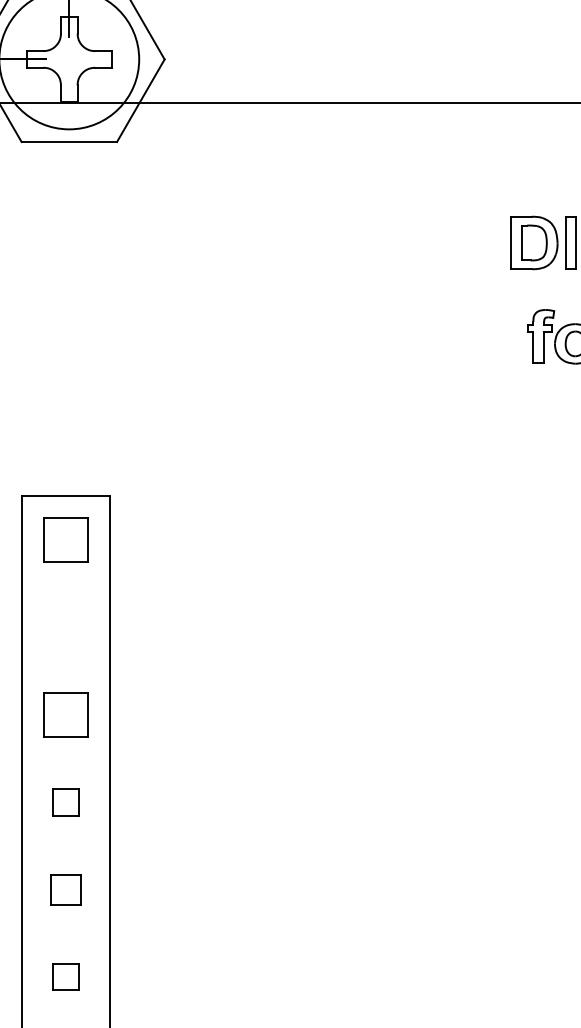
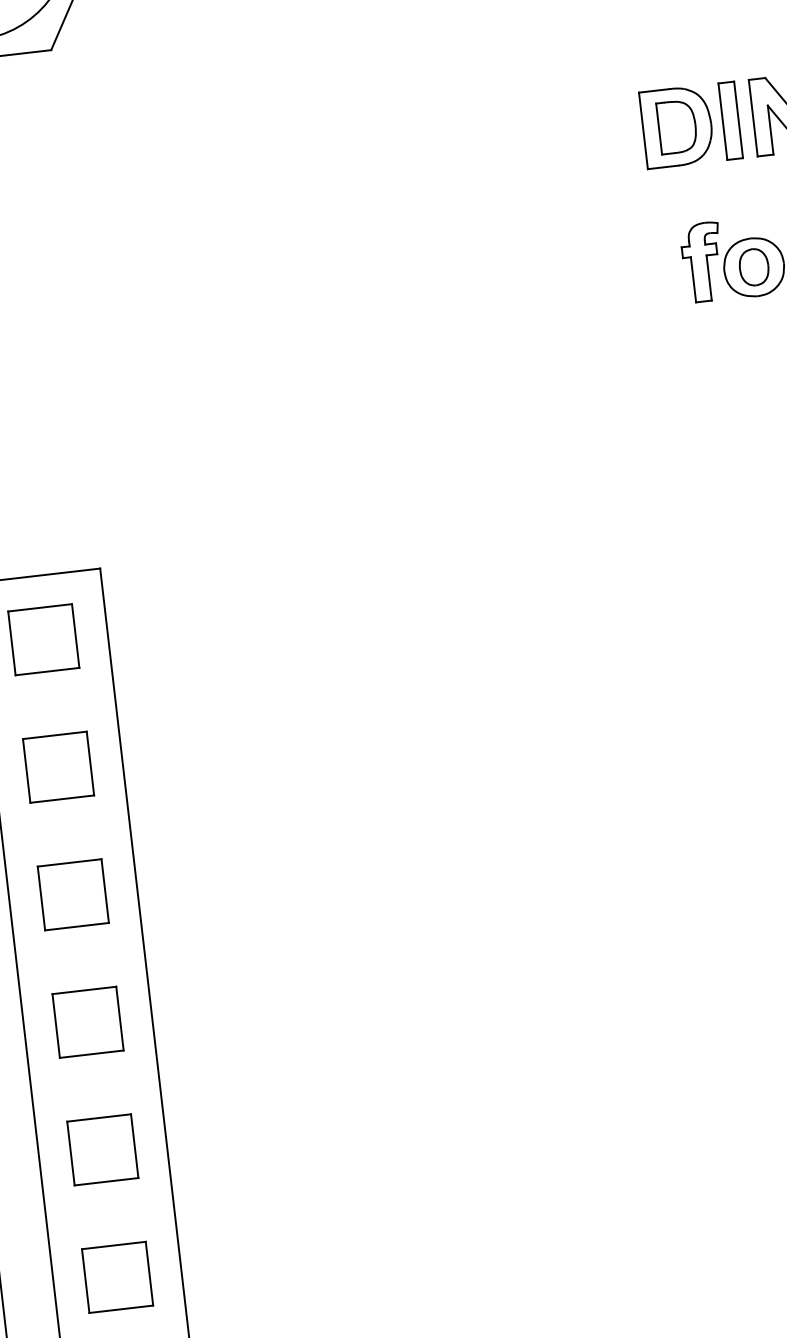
part: (65, 627) -> (58, 767), added
part: (65, 802) -> (87, 1022), size x1.67
part: (65, 889) -> (102, 1149), size x1.43
part: (65, 976) -> (116, 1276), size x1.67

